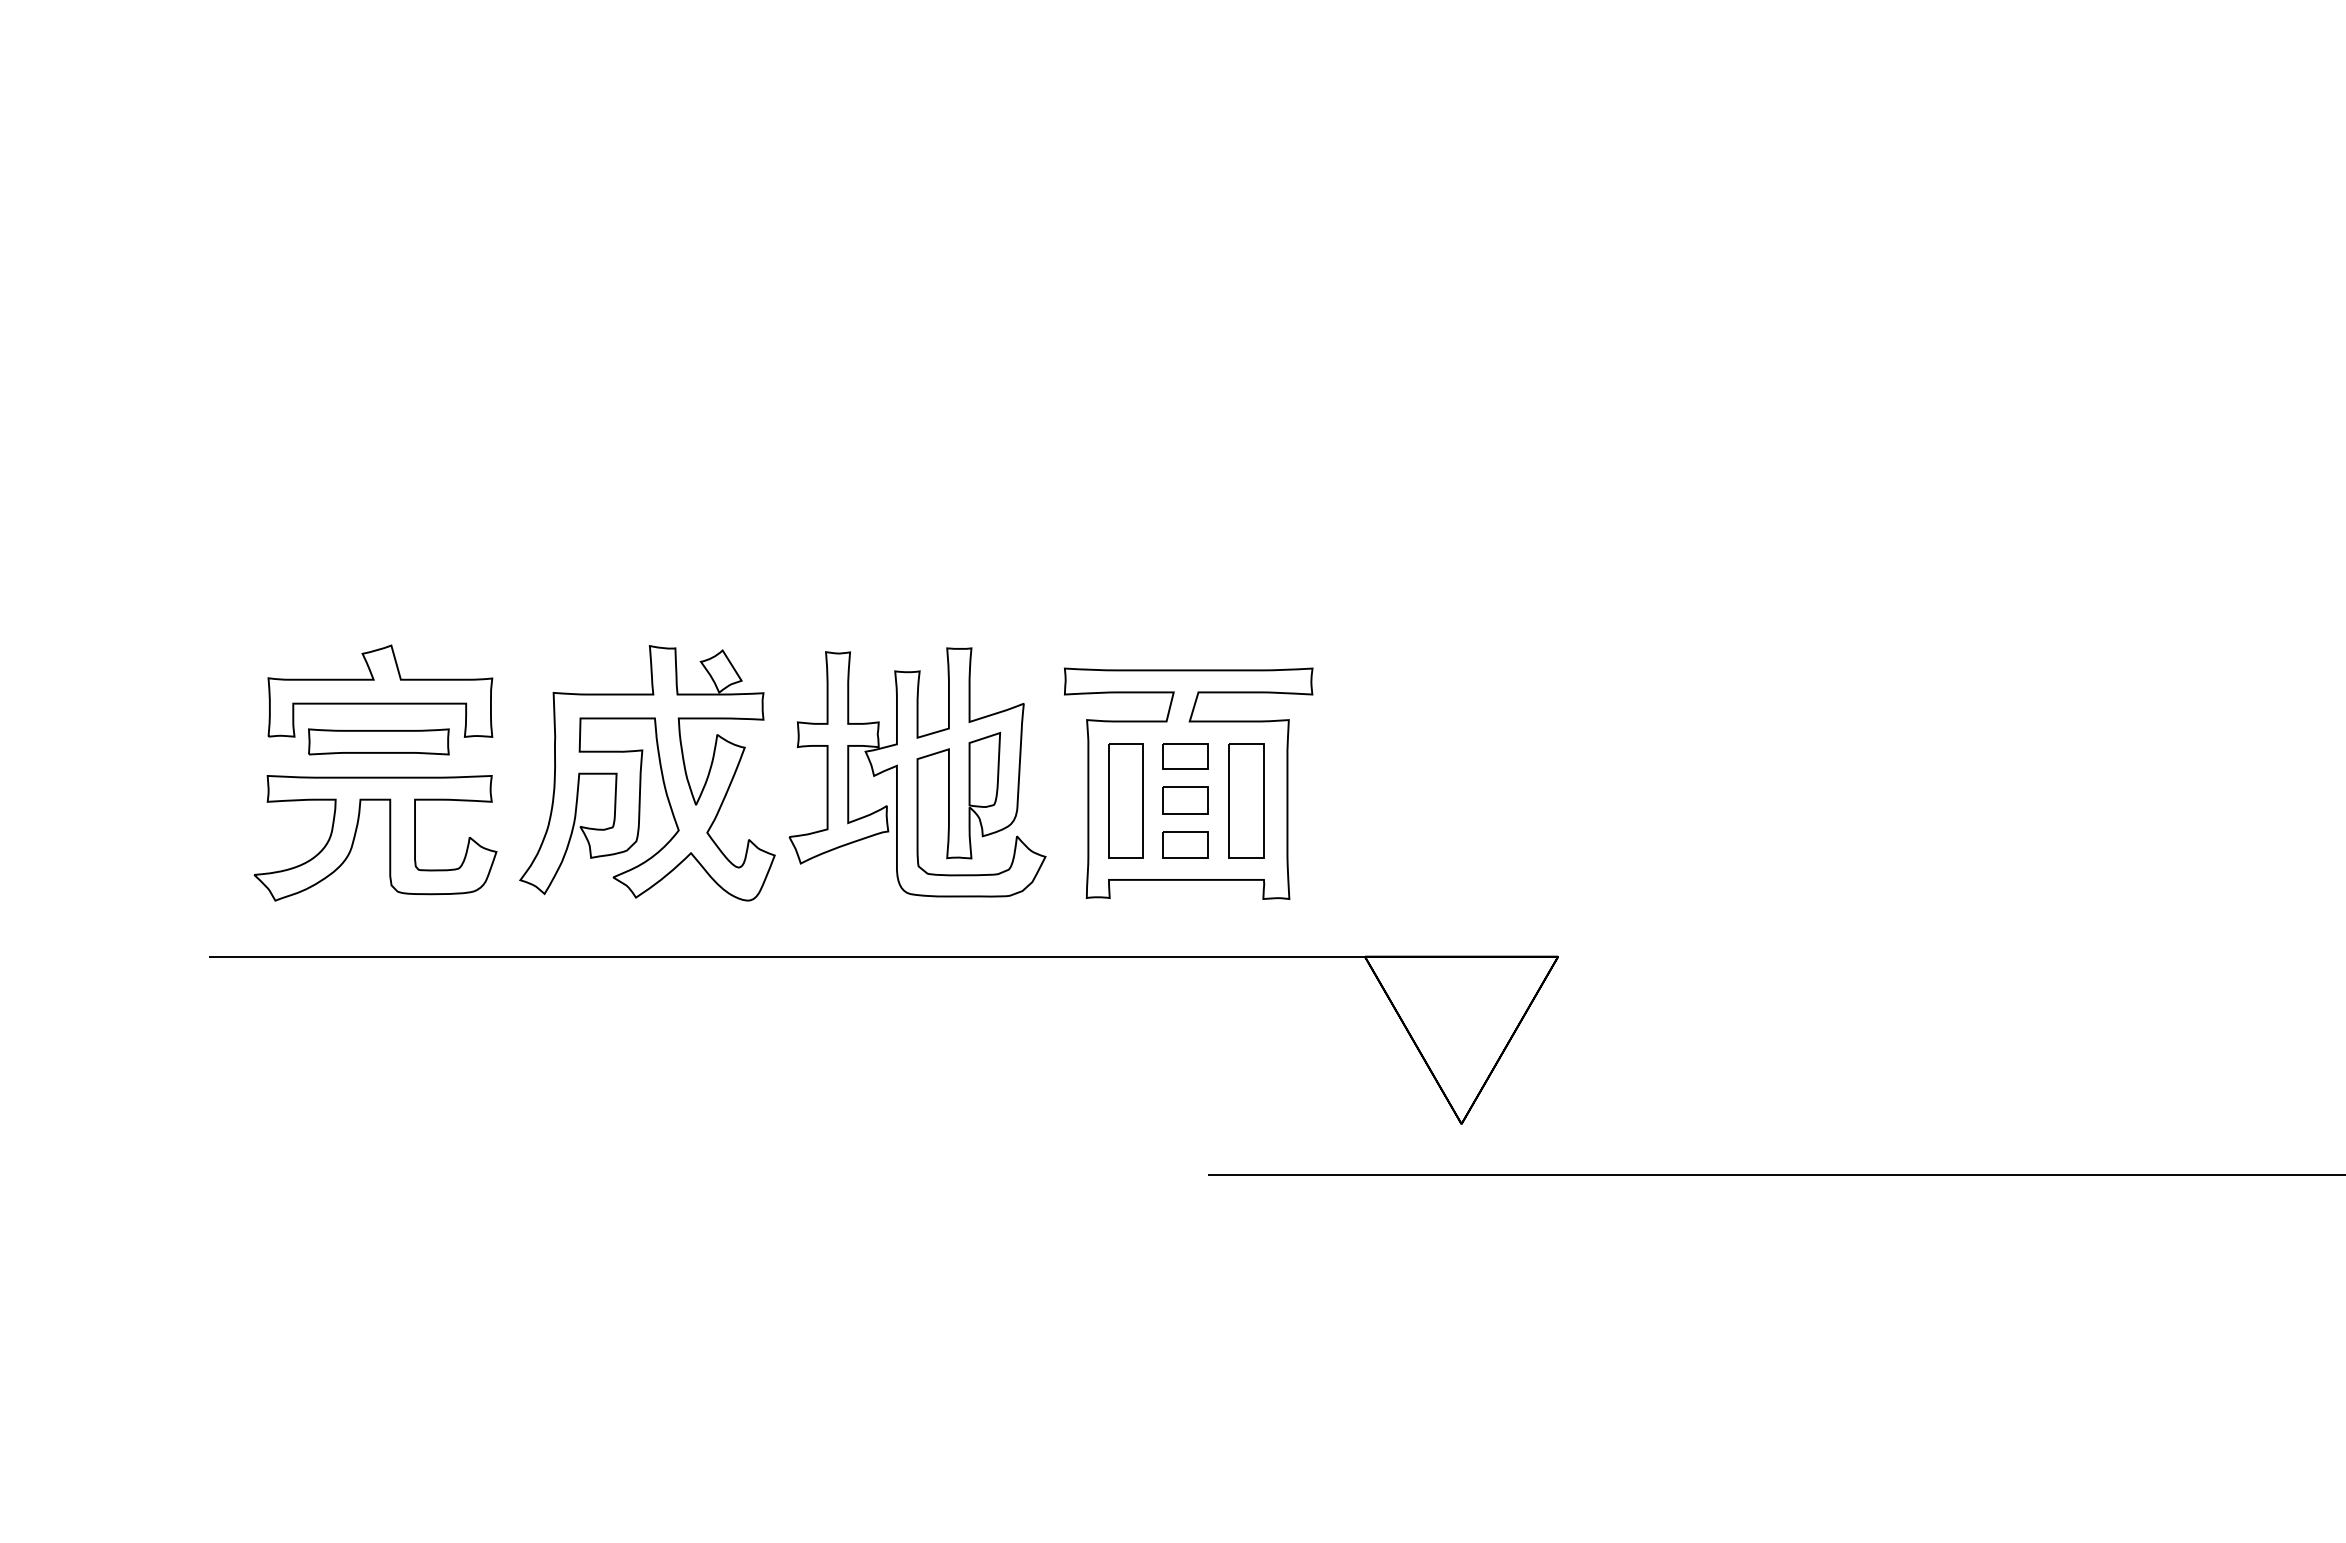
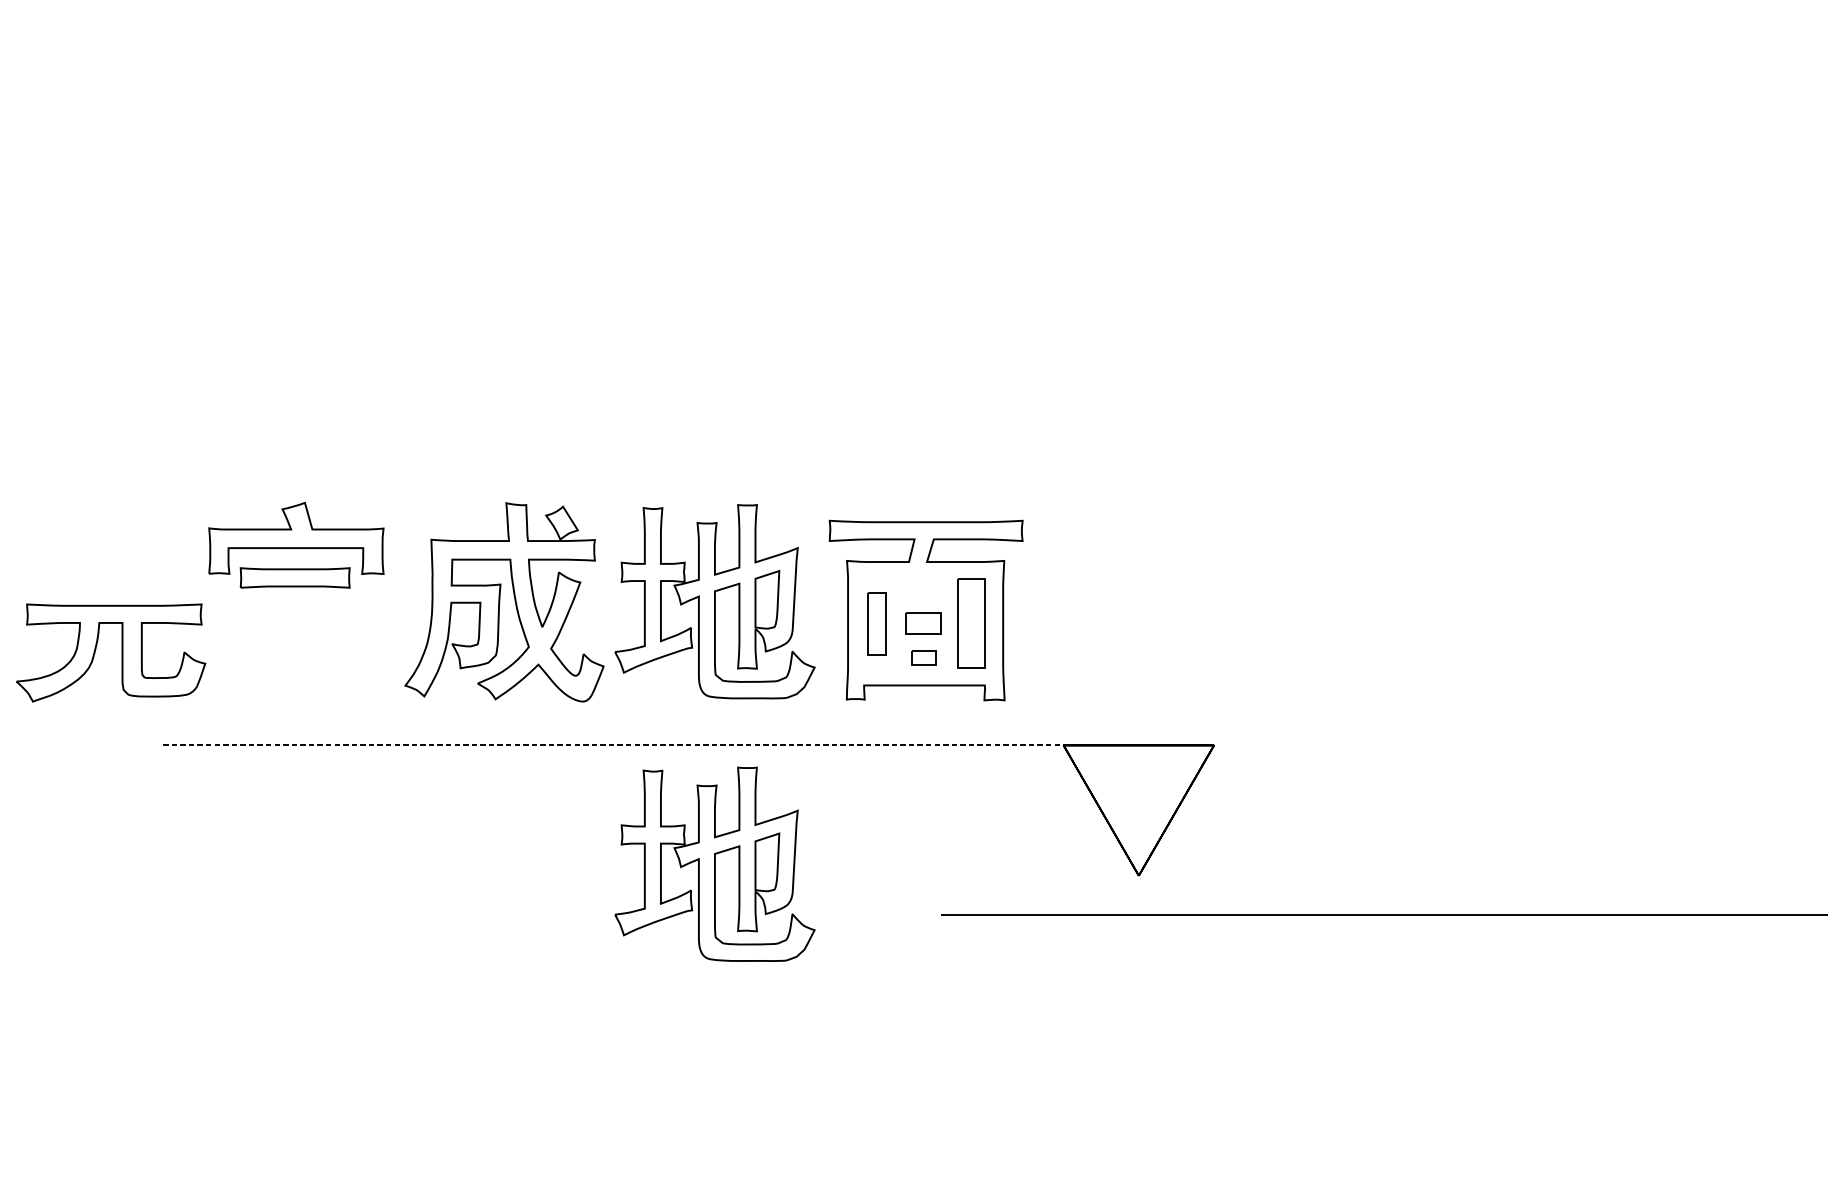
part: (1185, 756) -> (923, 589), removed
part: (1125, 800) -> (876, 623), size x0.7
part: (389, 838) -> (121, 653), moved
part: (1185, 844) -> (923, 657), size x0.7
line: (792, 956) -> (617, 745), solid -> dashed
part: (917, 1109) -> (714, 864), added

